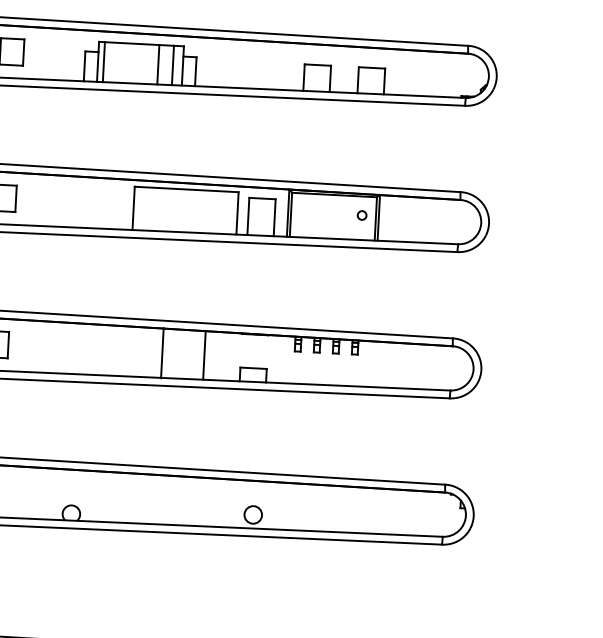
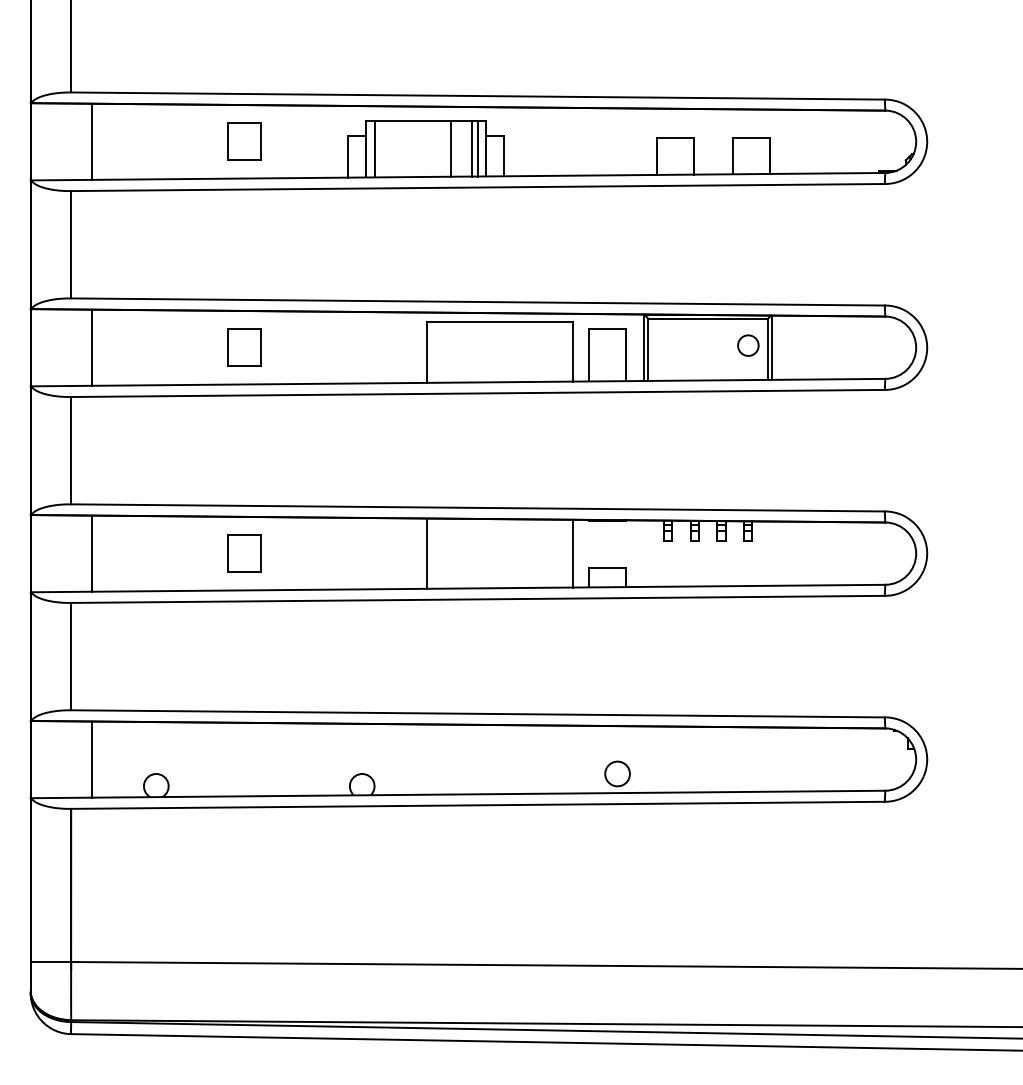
line: (177, 65) -> (477, 148), added
circle: (362, 215) -> (748, 345), size x1.67
line: (162, 353) -> (427, 553), moved
line: (204, 355) -> (573, 553), moved

